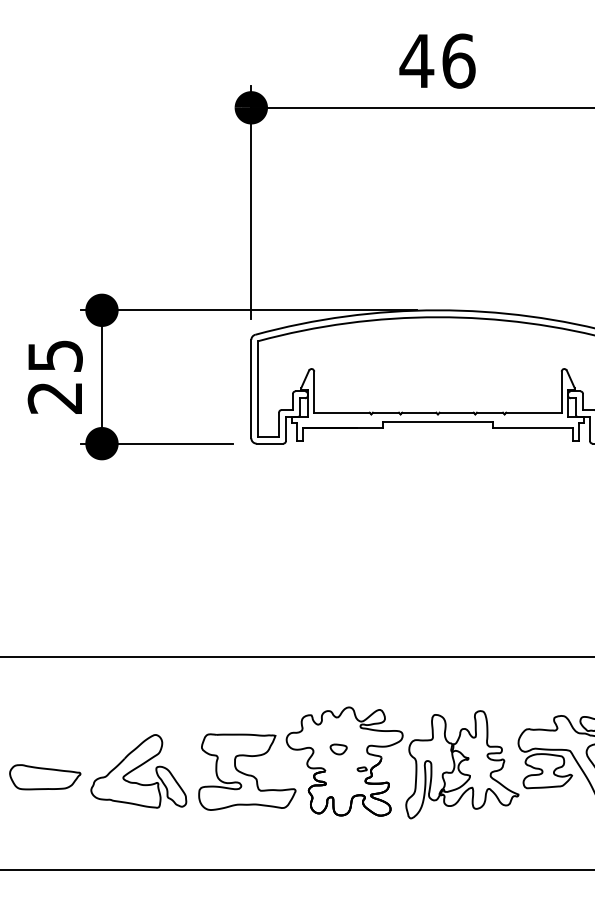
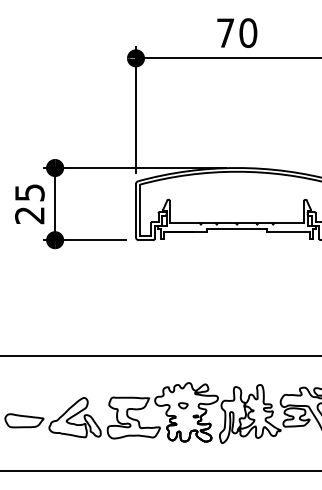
text: (436, 60) -> (236, 32), 46 -> 70

